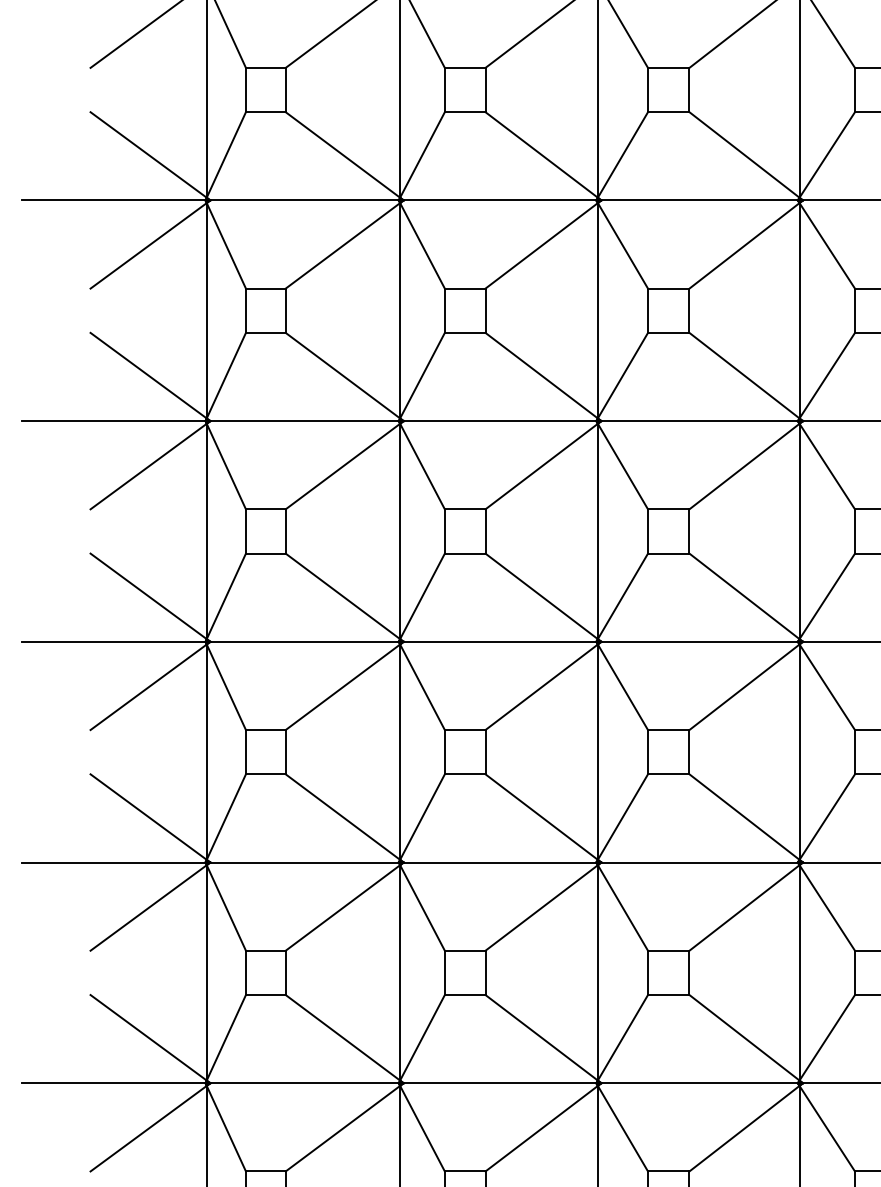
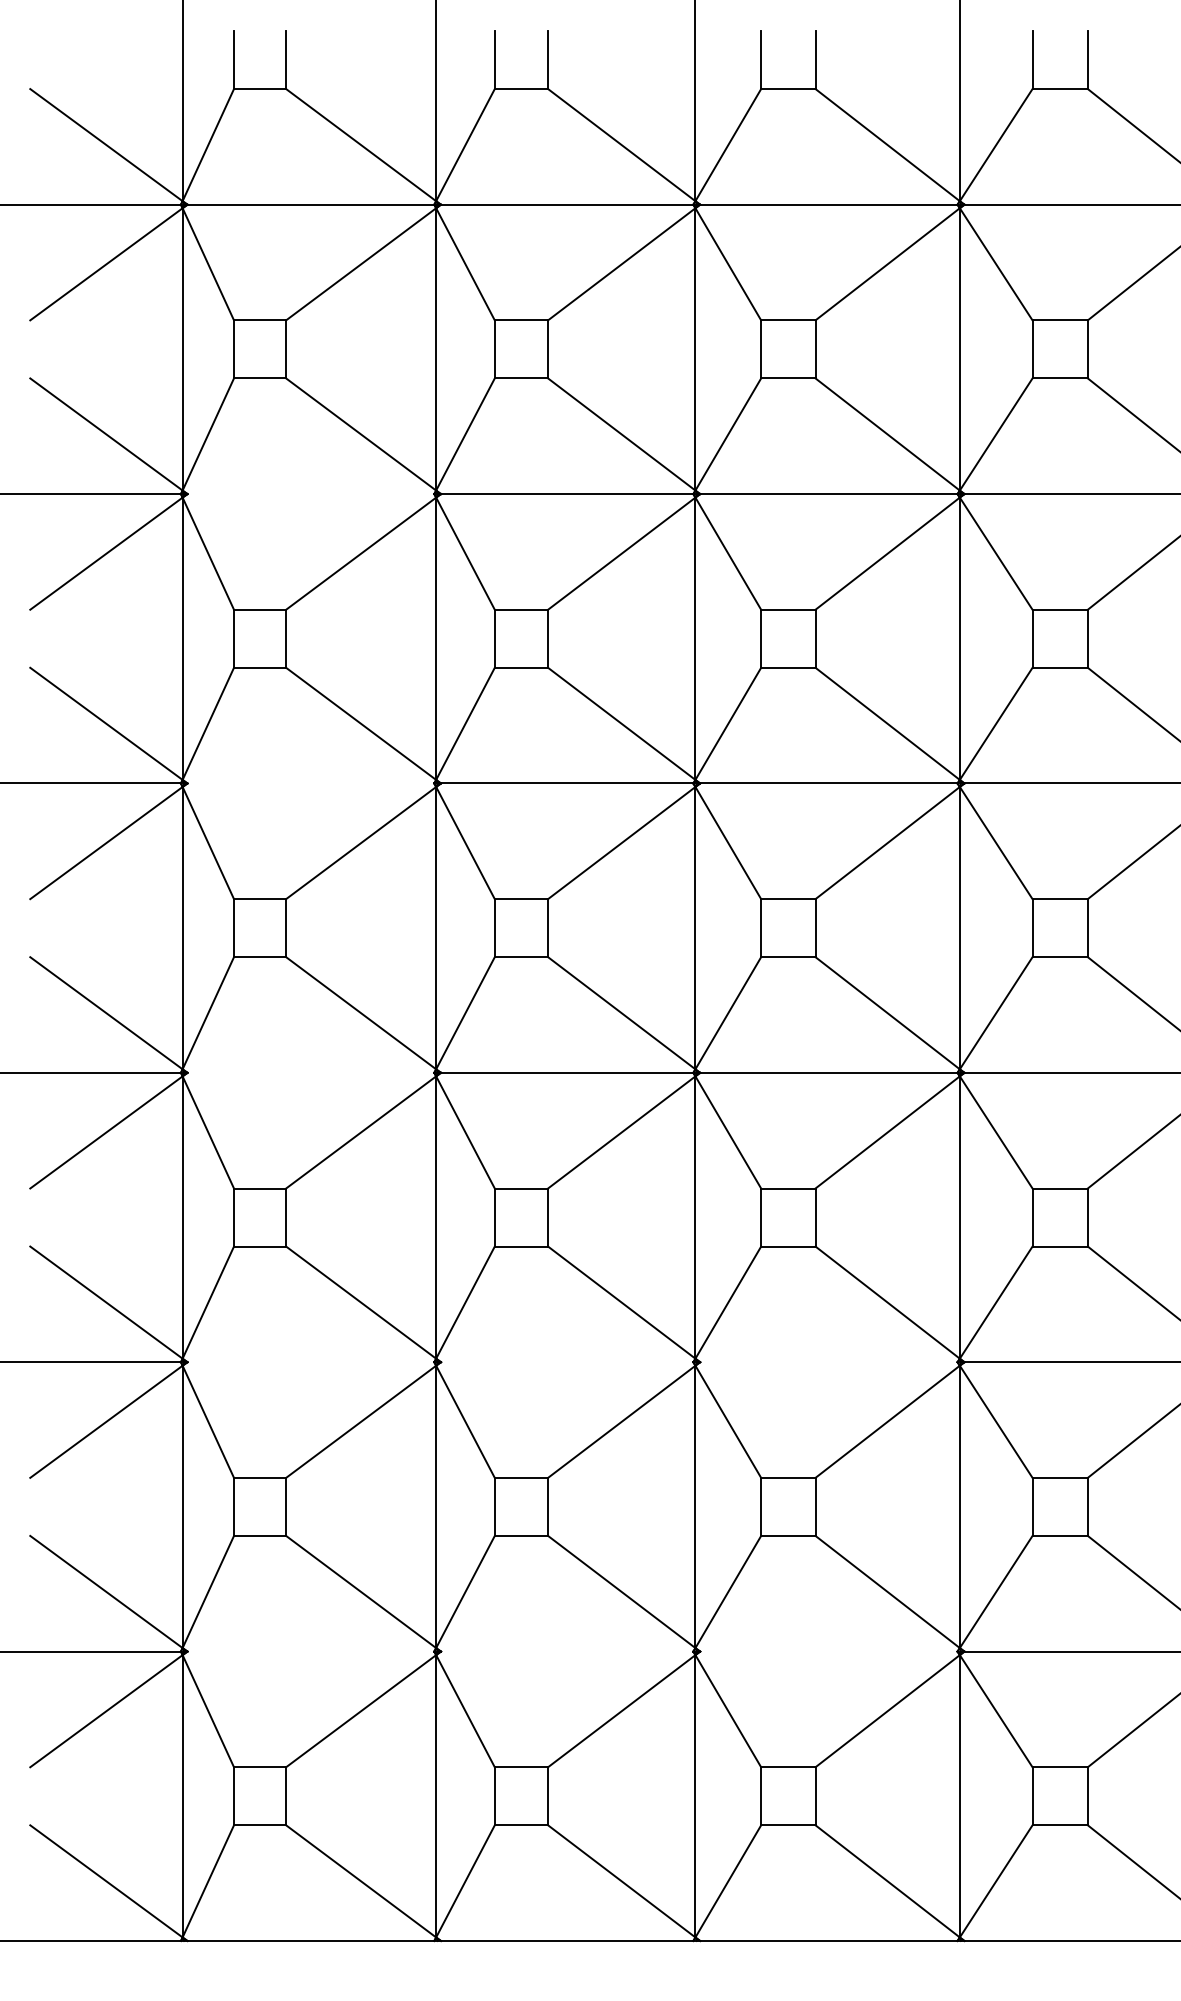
line: (304, 200) -> (310, 494), removed
line: (304, 421) -> (310, 783), removed
line: (304, 641) -> (310, 1072), removed
line: (304, 862) -> (310, 1362), removed
line: (500, 862) -> (567, 1362), removed
line: (699, 862) -> (828, 1362), removed
line: (304, 1083) -> (310, 1651), removed
line: (500, 1083) -> (567, 1651), removed
line: (699, 1083) -> (828, 1651), removed

